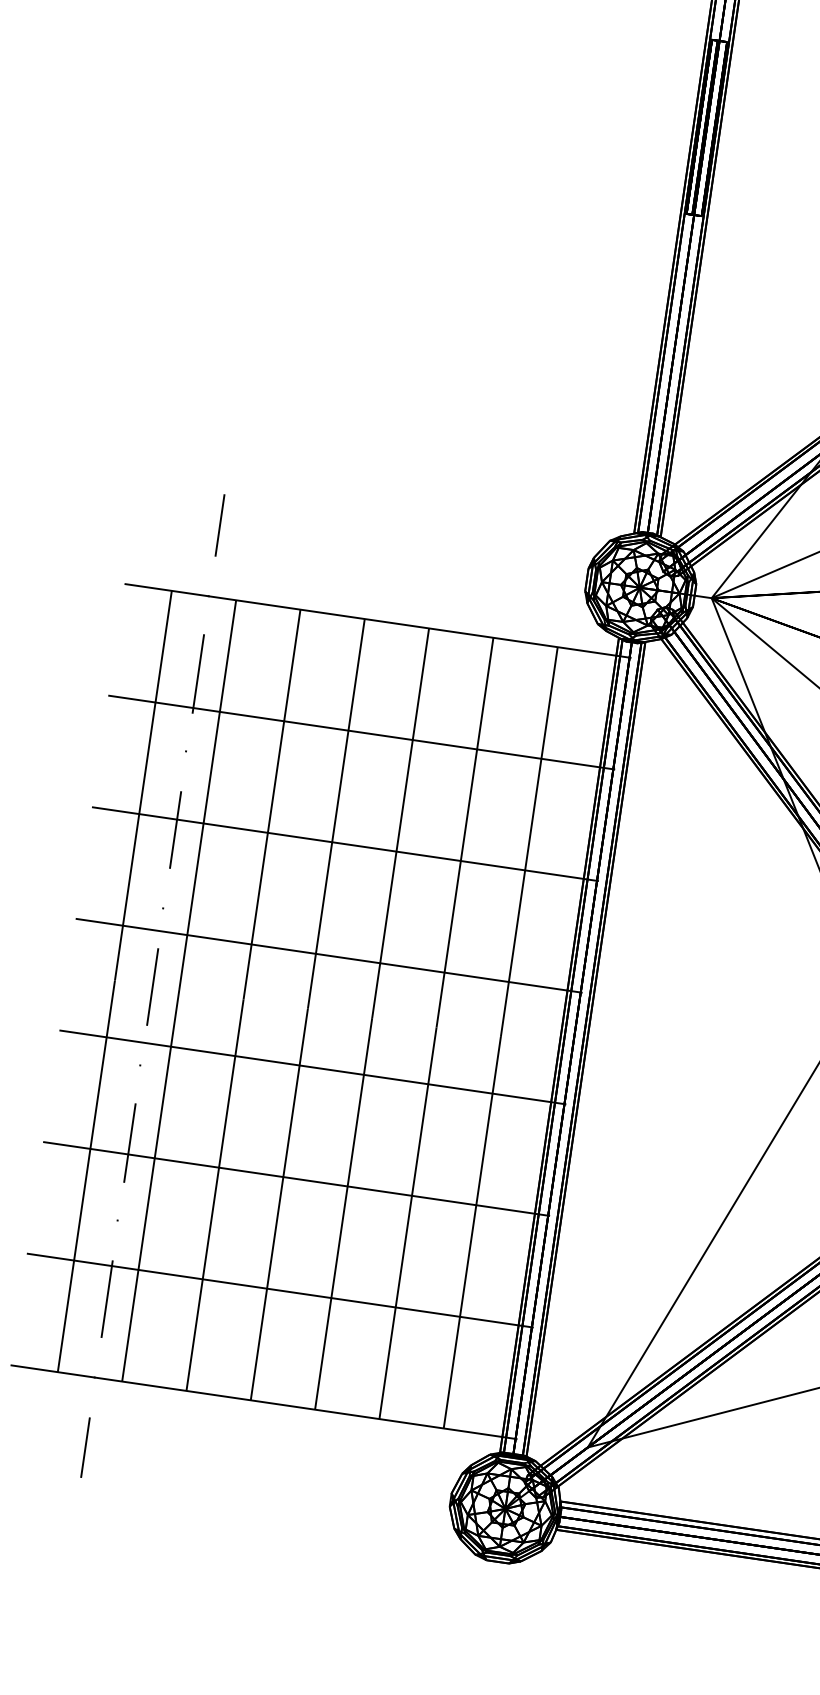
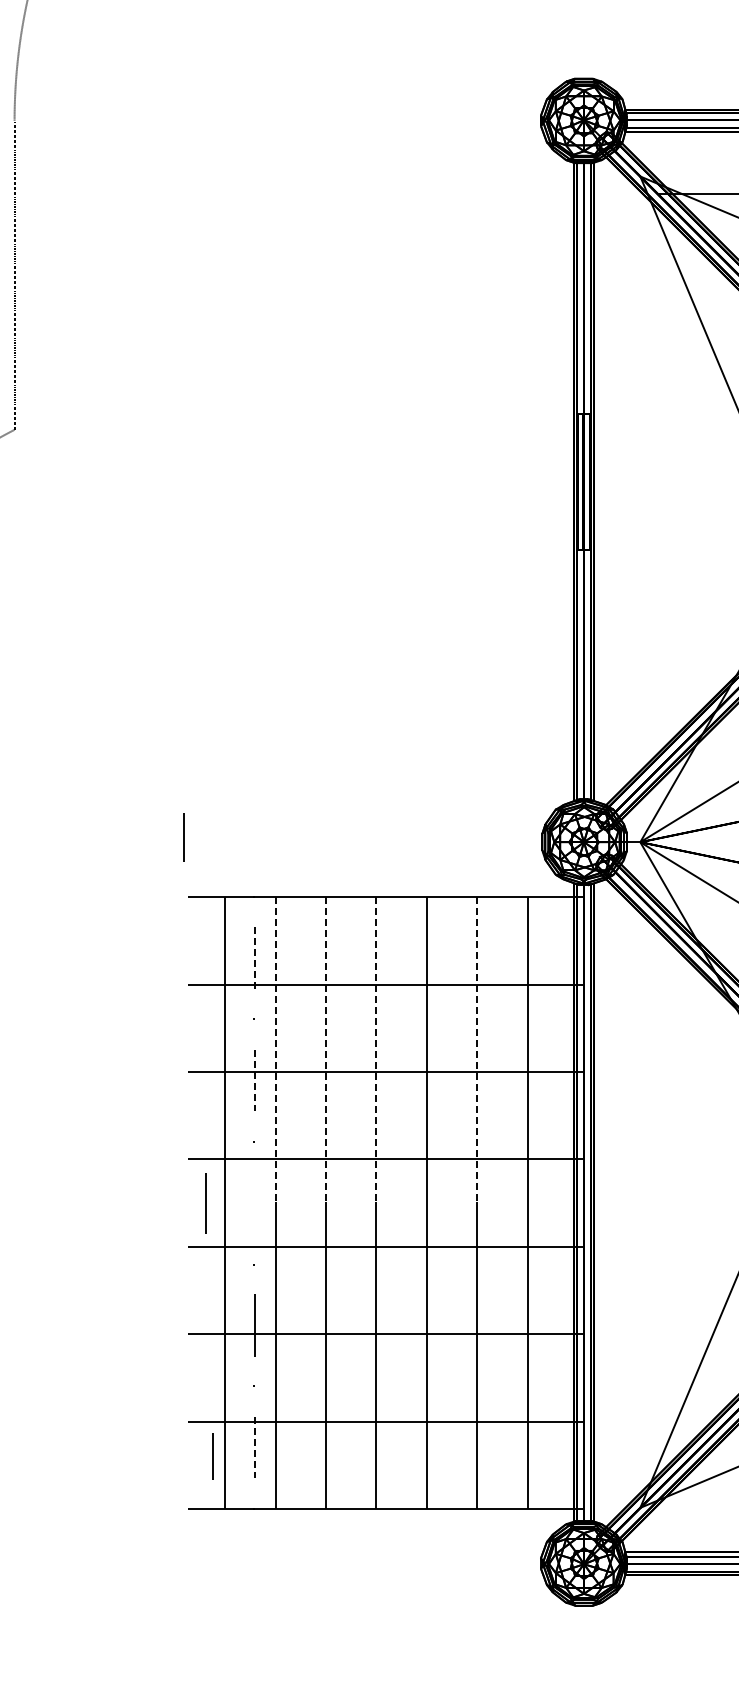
line: (219, 525) -> (183, 837), moved
line: (197, 674) -> (254, 958), solid -> dashed
line: (207, 794) -> (275, 1049), solid -> dashed
line: (272, 804) -> (326, 1049), solid -> dashed
line: (336, 813) -> (376, 1049), solid -> dashed
line: (175, 830) -> (254, 1080), solid -> dashed
line: (465, 832) -> (477, 1049), solid -> dashed
line: (152, 987) -> (205, 1203), moved
line: (106, 1299) -> (254, 1448), solid -> dashed
line: (84, 1447) -> (212, 1456), moved

